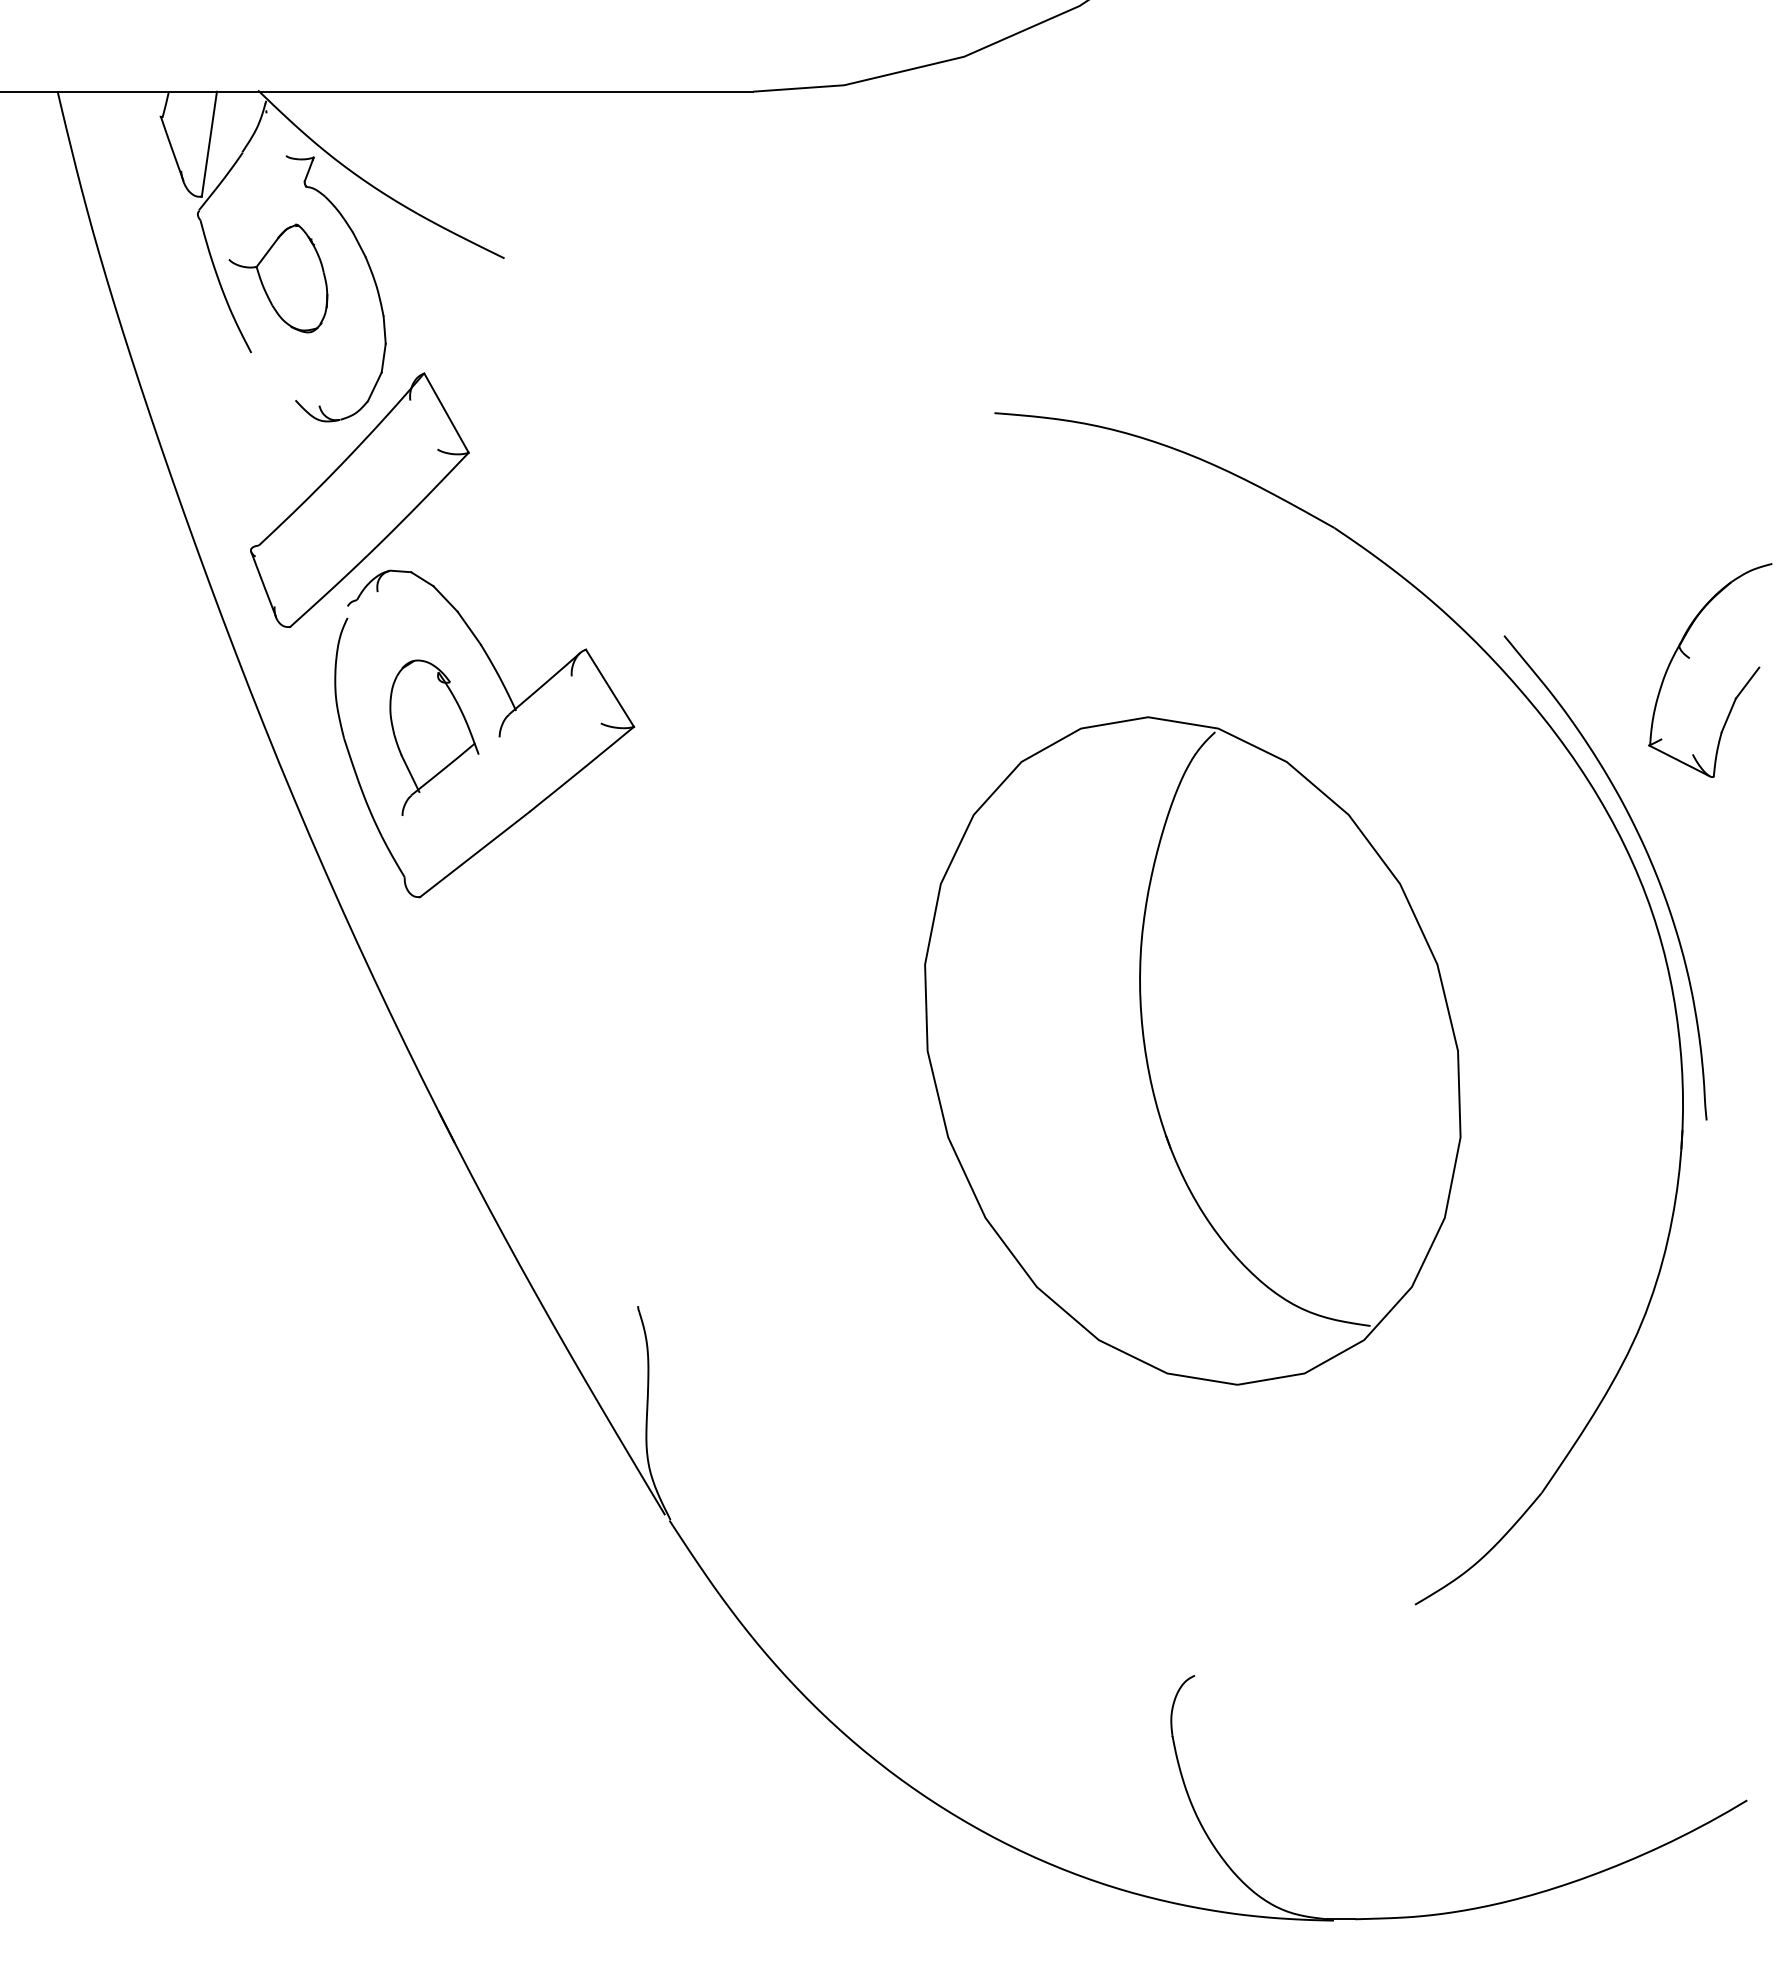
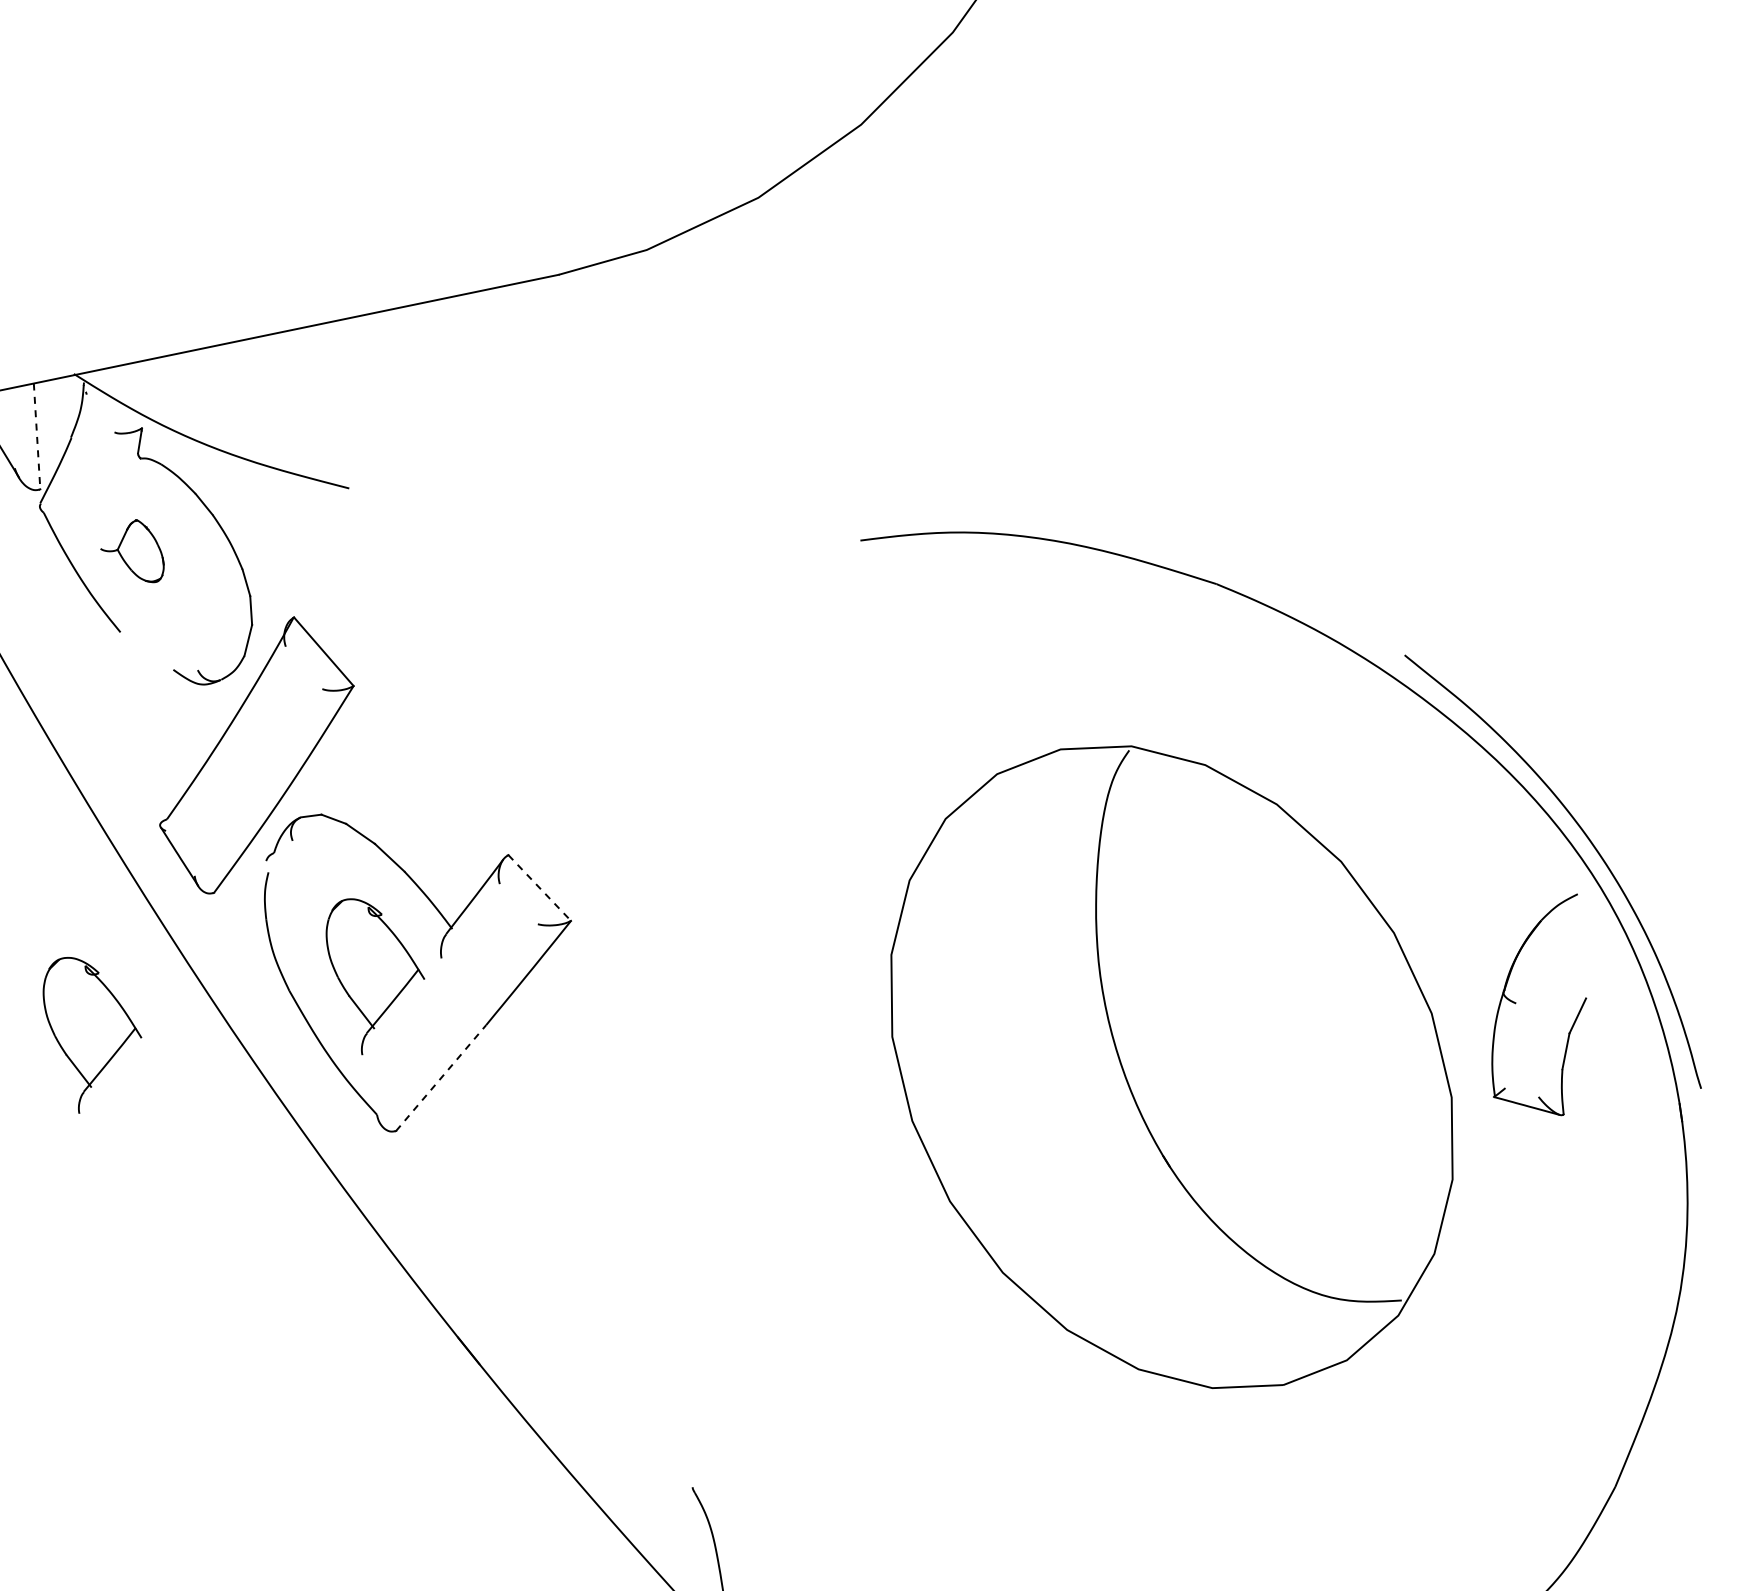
line: (209, 144) -> (37, 436), solid -> dashed
part: (278, 278) -> (131, 553), size x0.6
part: (1690, 657) -> (1516, 1002), moved
line: (610, 688) -> (540, 888), solid -> dashed
part: (145, 737) -> (94, 1030), added
line: (475, 854) -> (441, 1078), solid -> dashed
part: (1192, 1050) -> (1171, 1066), moved

